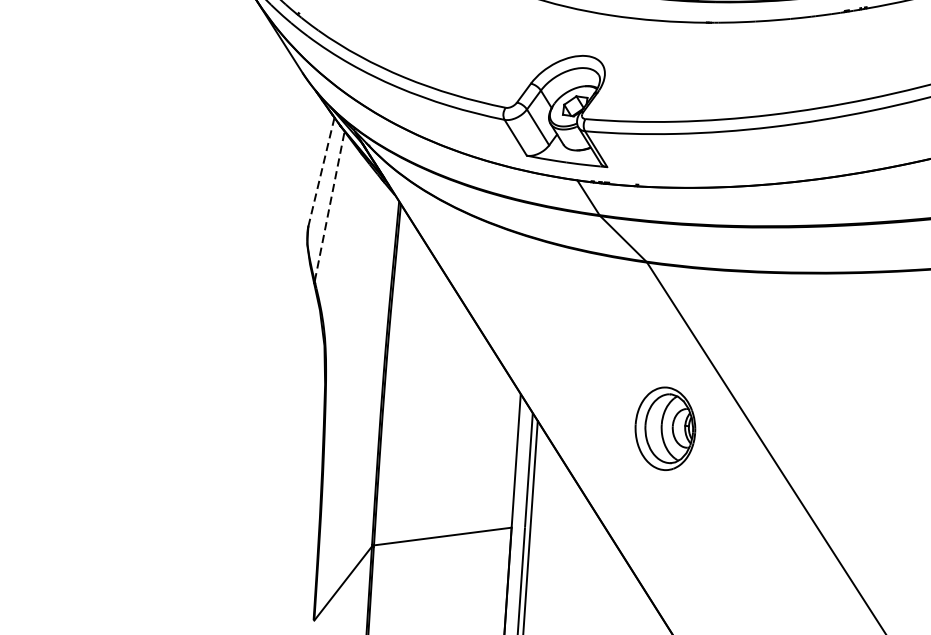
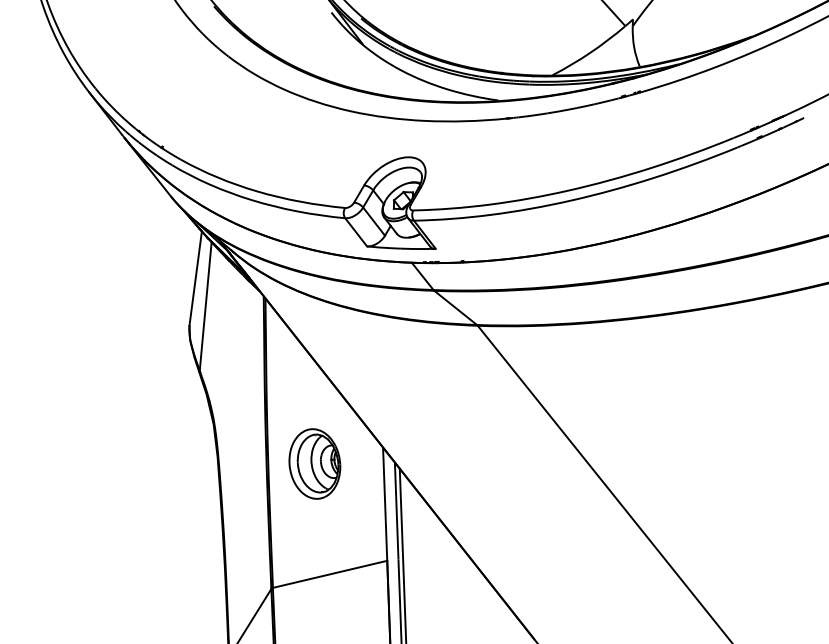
line: (321, 172) -> (195, 278), dashed -> solid
line: (329, 206) -> (205, 306), dashed -> solid
part: (665, 428) -> (314, 463), moved

